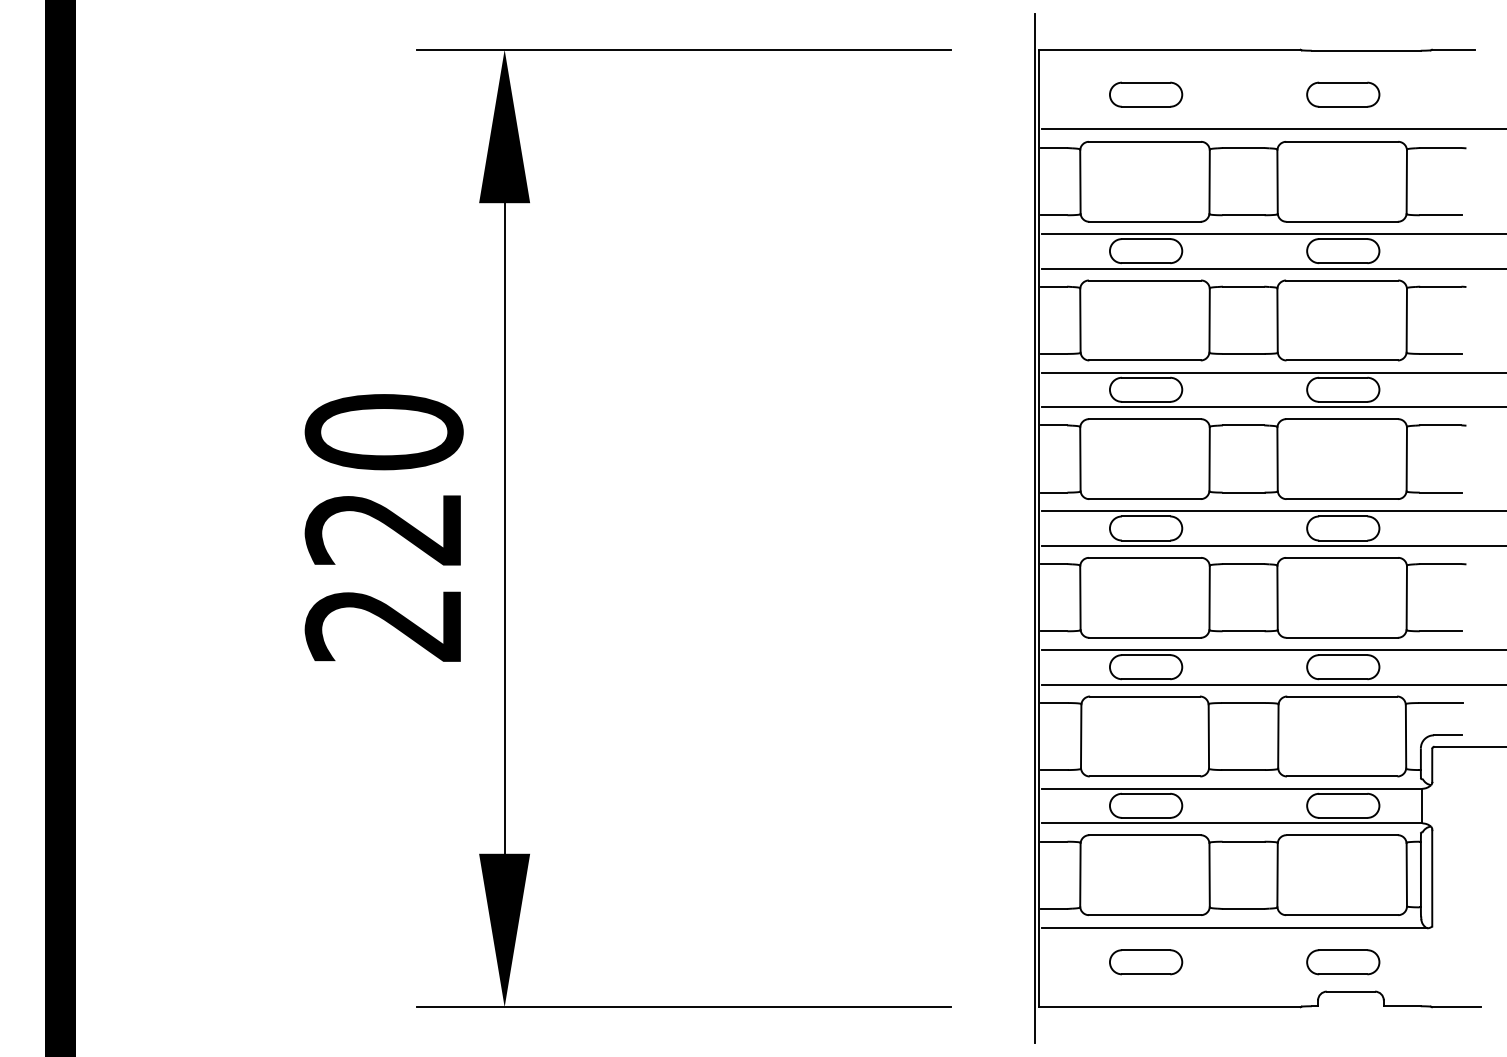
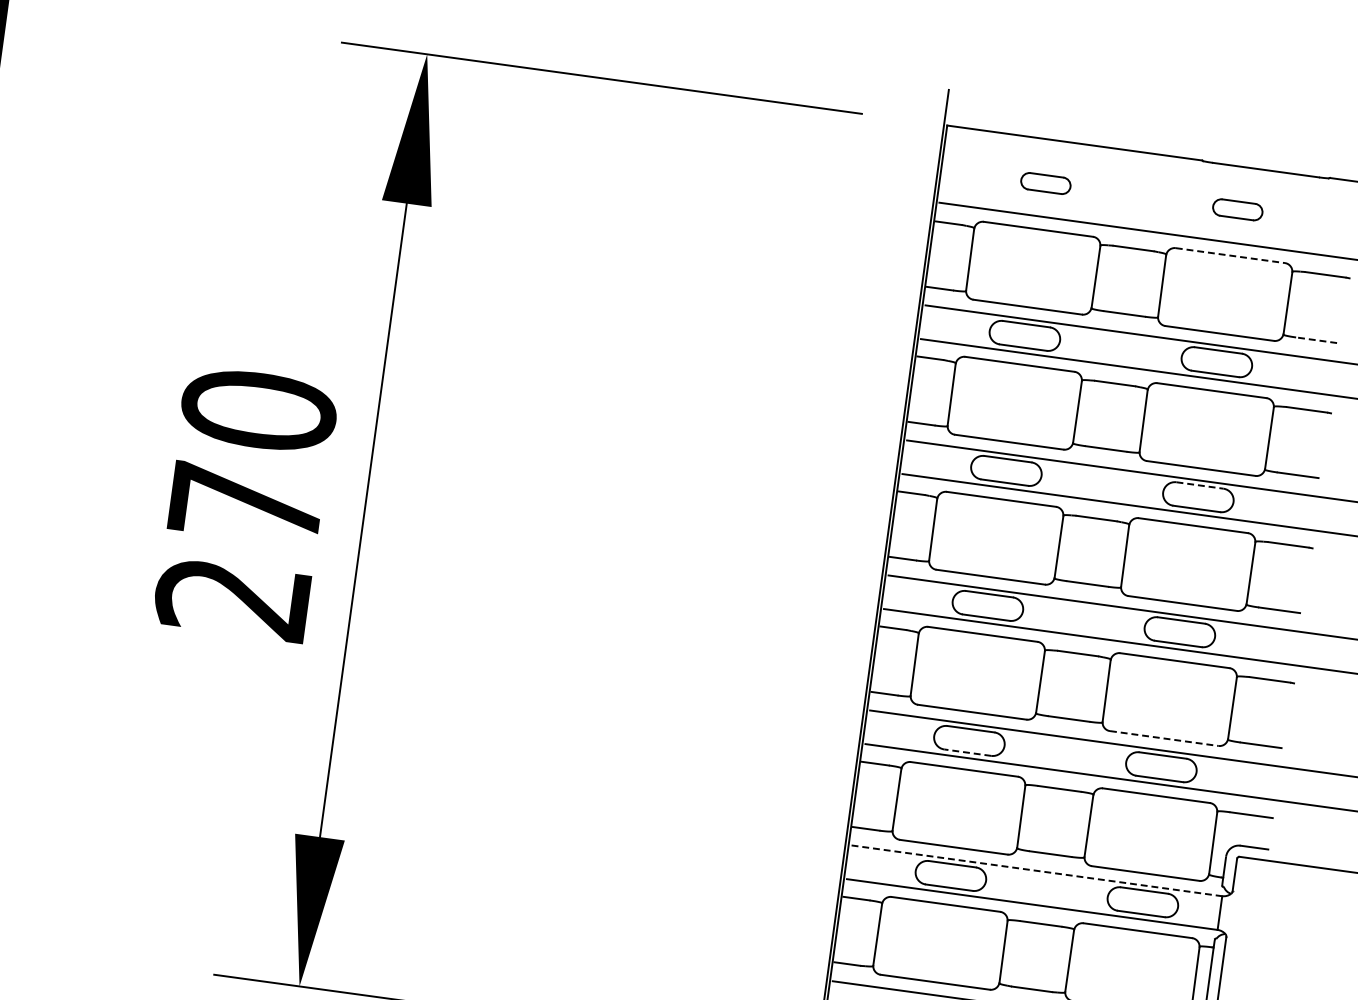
part: (1146, 94) -> (1046, 183), size x0.7
part: (1343, 94) -> (1237, 209), size x0.7
line: (1342, 141) -> (1230, 255), solid -> dashed
line: (1440, 215) -> (1316, 340), solid -> dashed
line: (1343, 377) -> (1200, 485), solid -> dashed
text: (382, 529) -> (244, 505), 220 -> 270
line: (1342, 637) -> (1164, 738), solid -> dashed
line: (1145, 679) -> (967, 752), solid -> dashed
line: (1232, 788) -> (1037, 870), solid -> dashed

